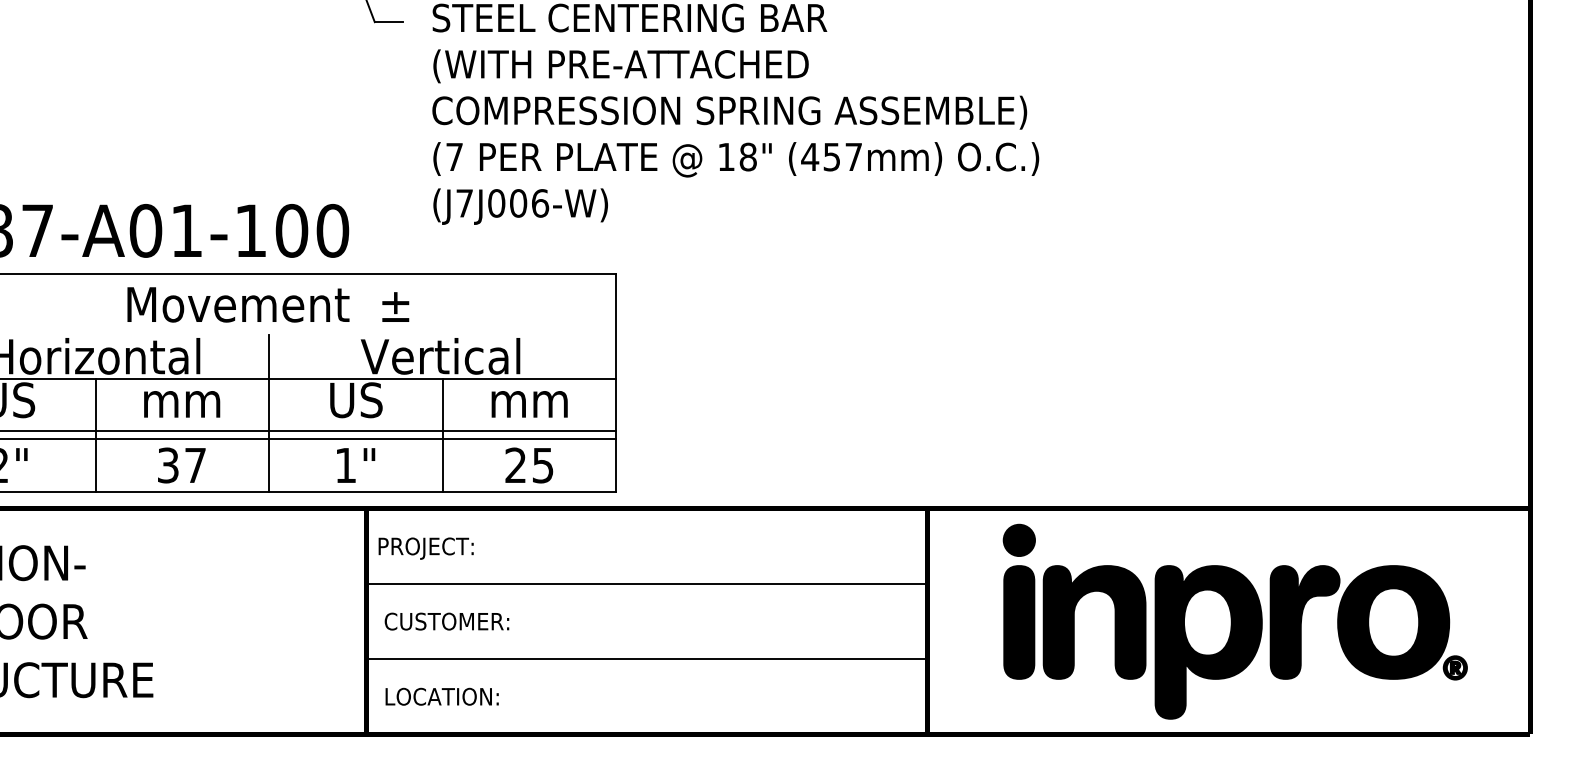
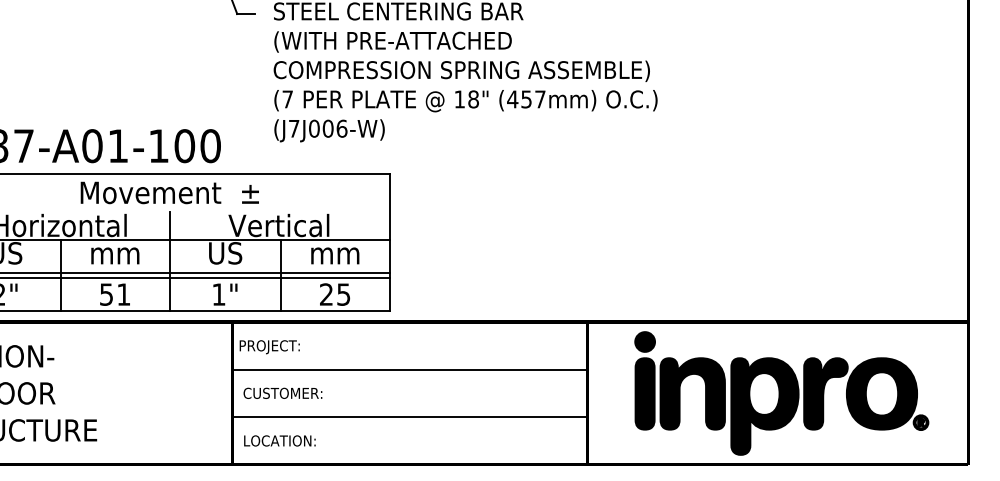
text: (182, 465) -> (115, 294), 37 -> 51

